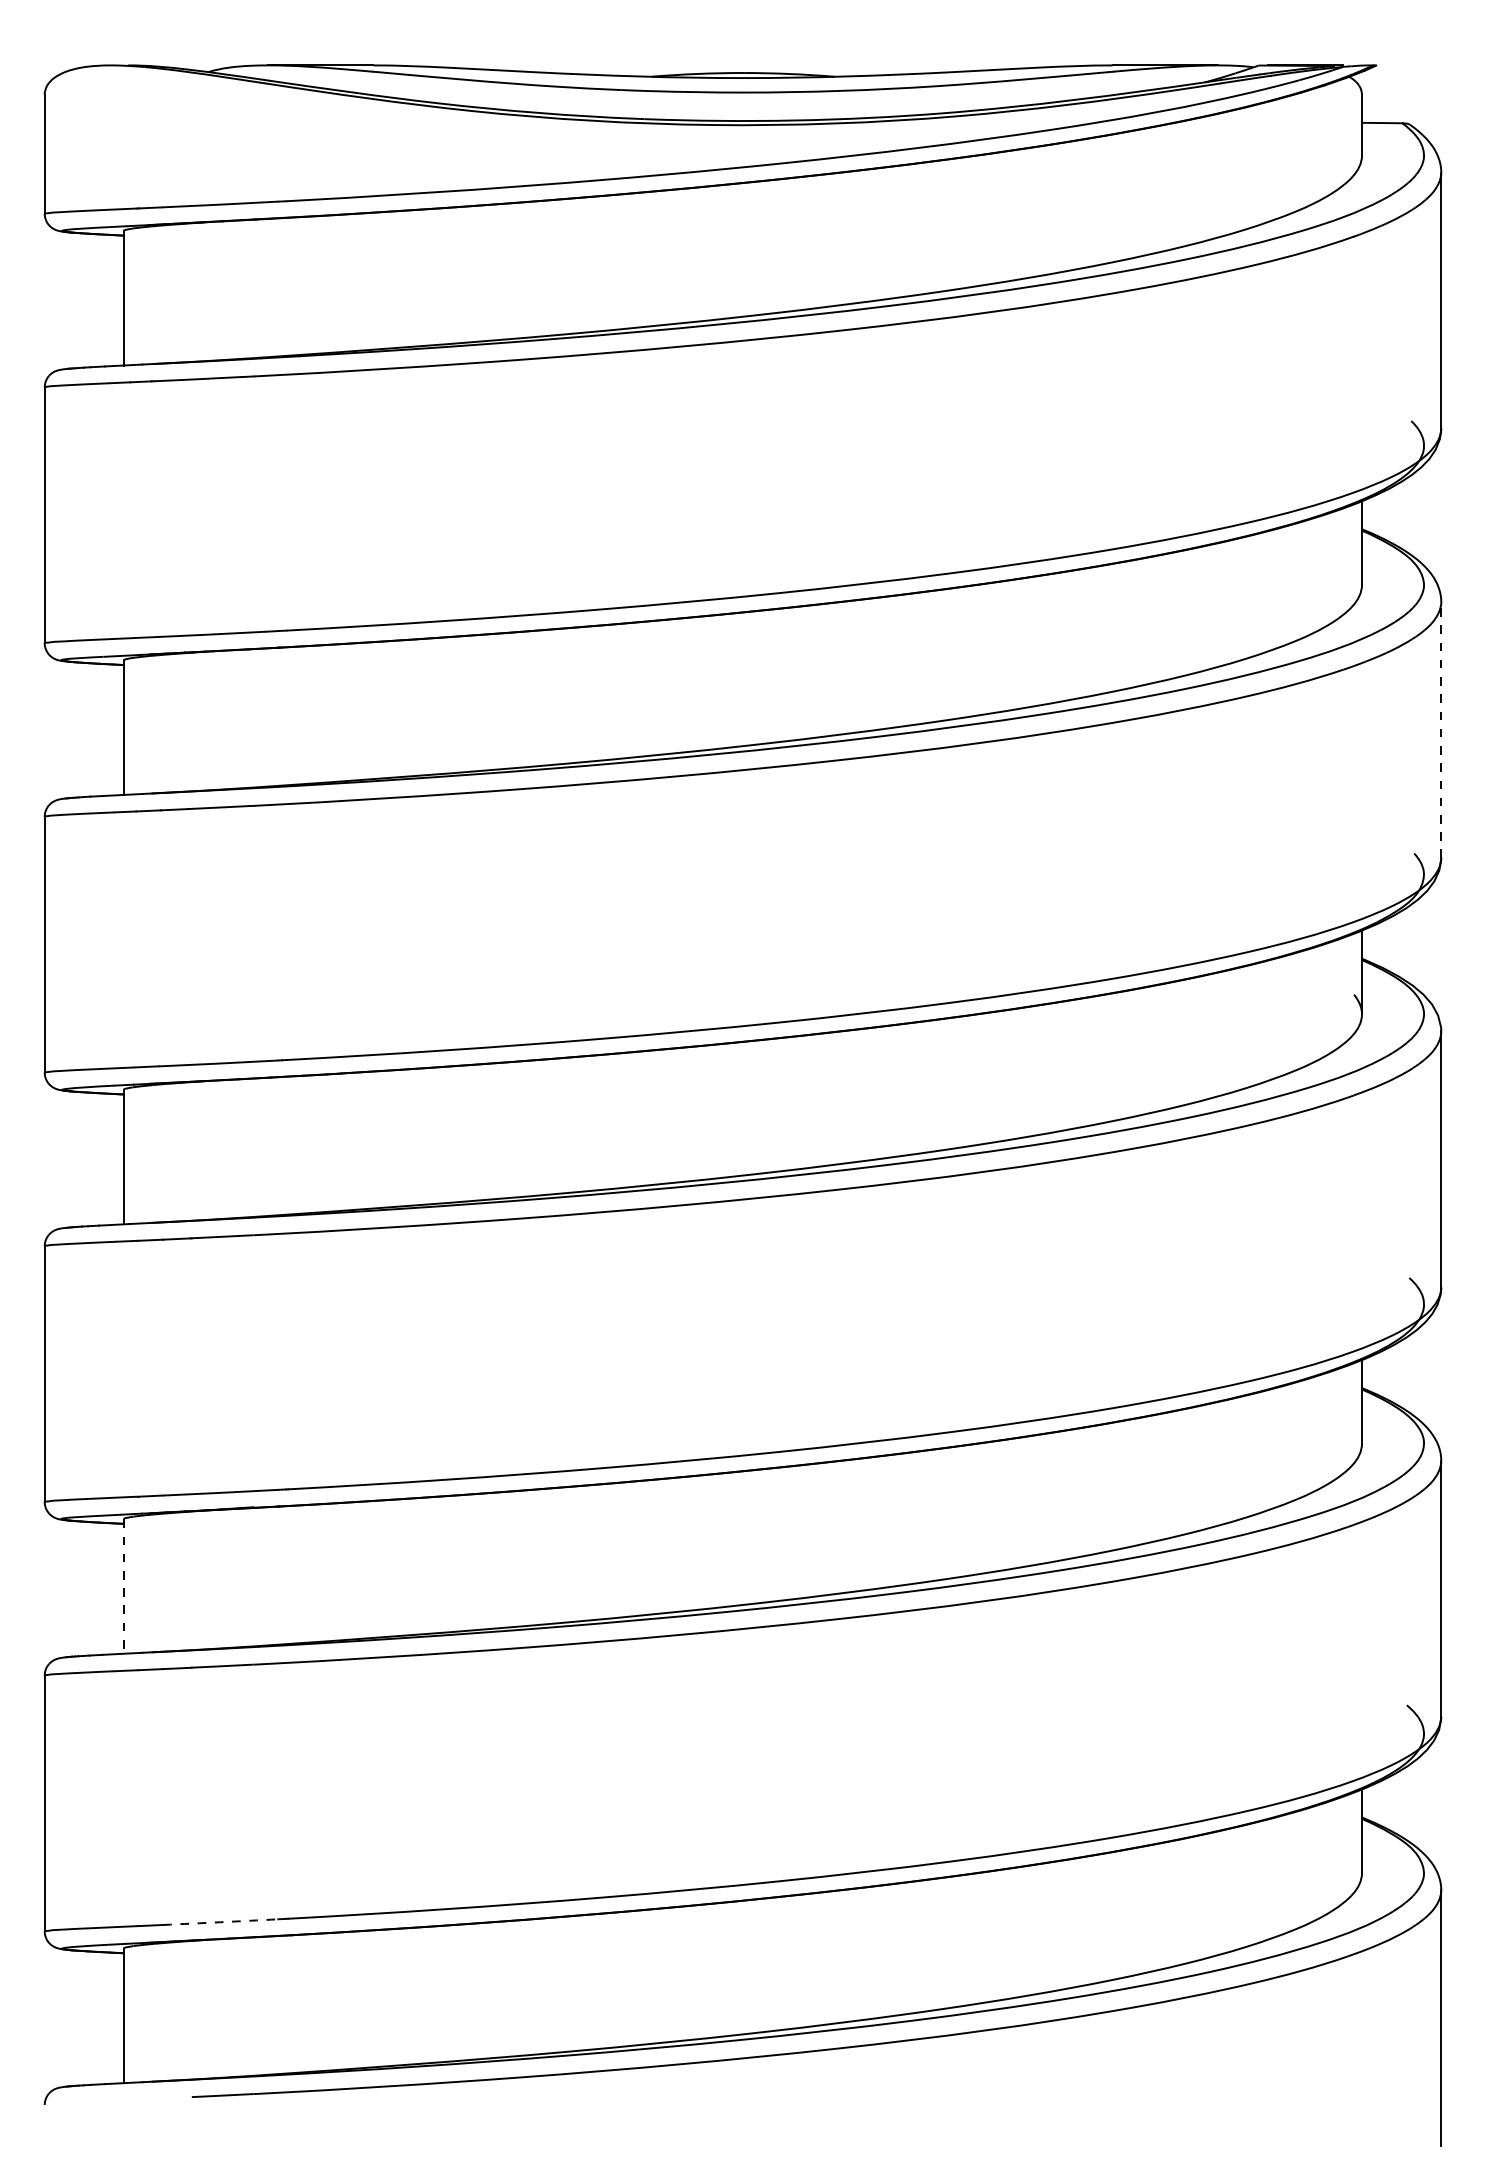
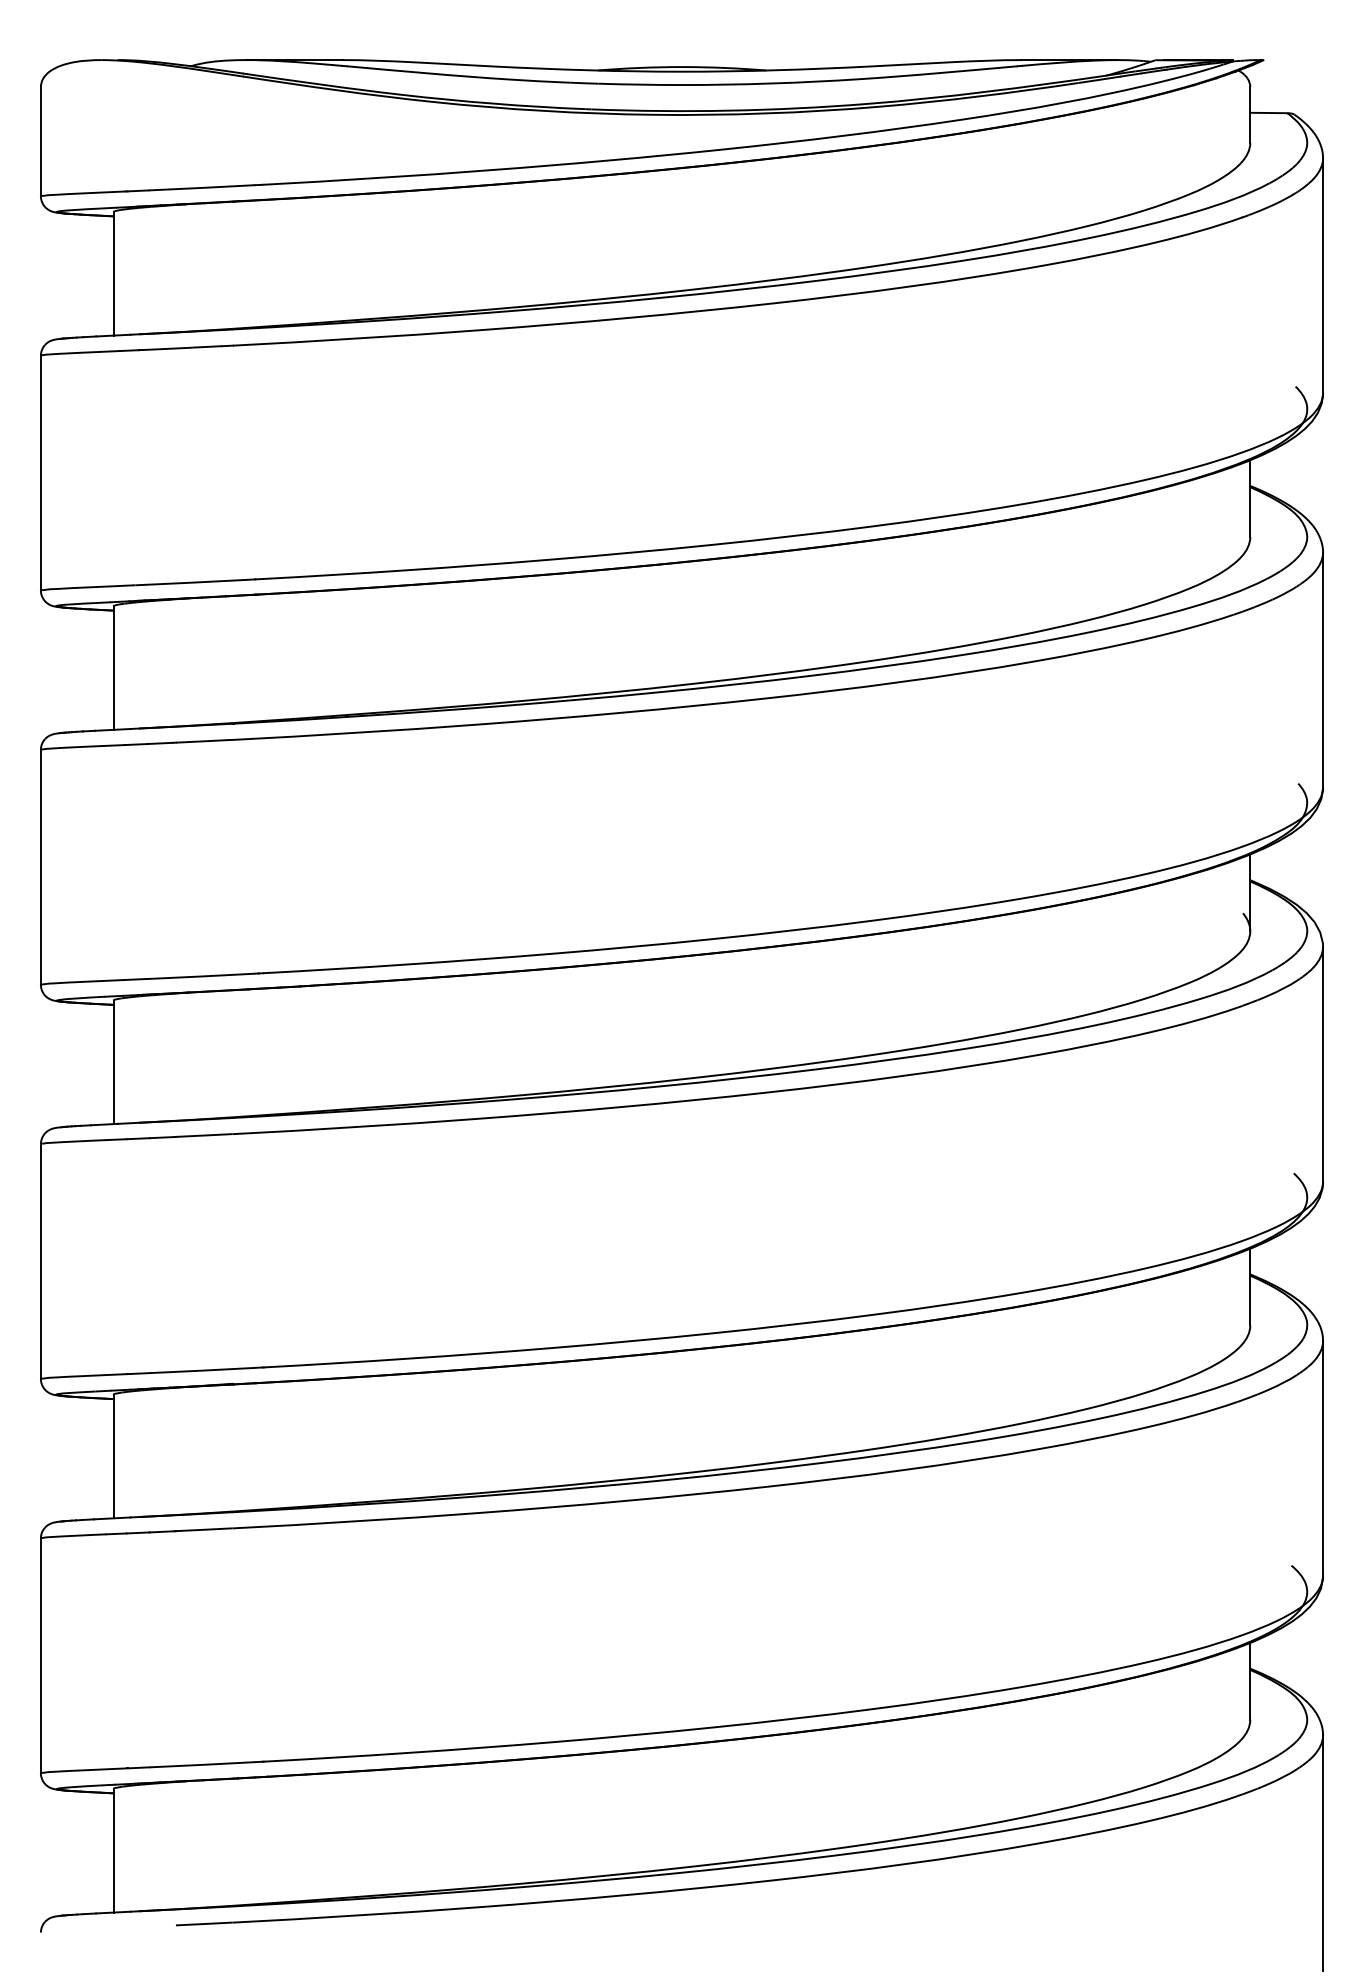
line: (1441, 729) -> (1323, 669), dashed -> solid
line: (124, 1587) -> (114, 1457), dashed -> solid
arc: (220, 1922) -> (202, 1765), dashed -> solid

